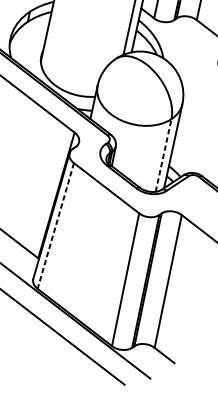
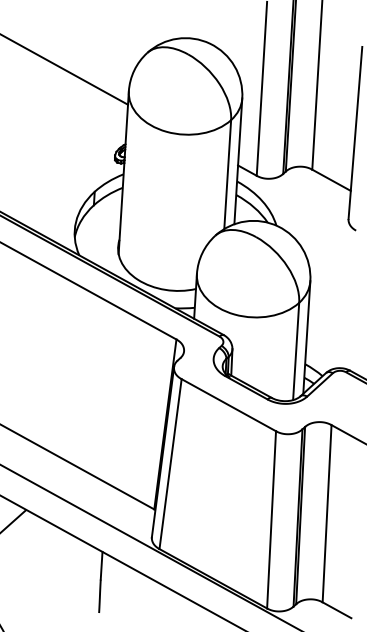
line: (163, 155) -> (296, 351), dashed -> solid
line: (55, 226) -> (170, 464), dashed -> solid

